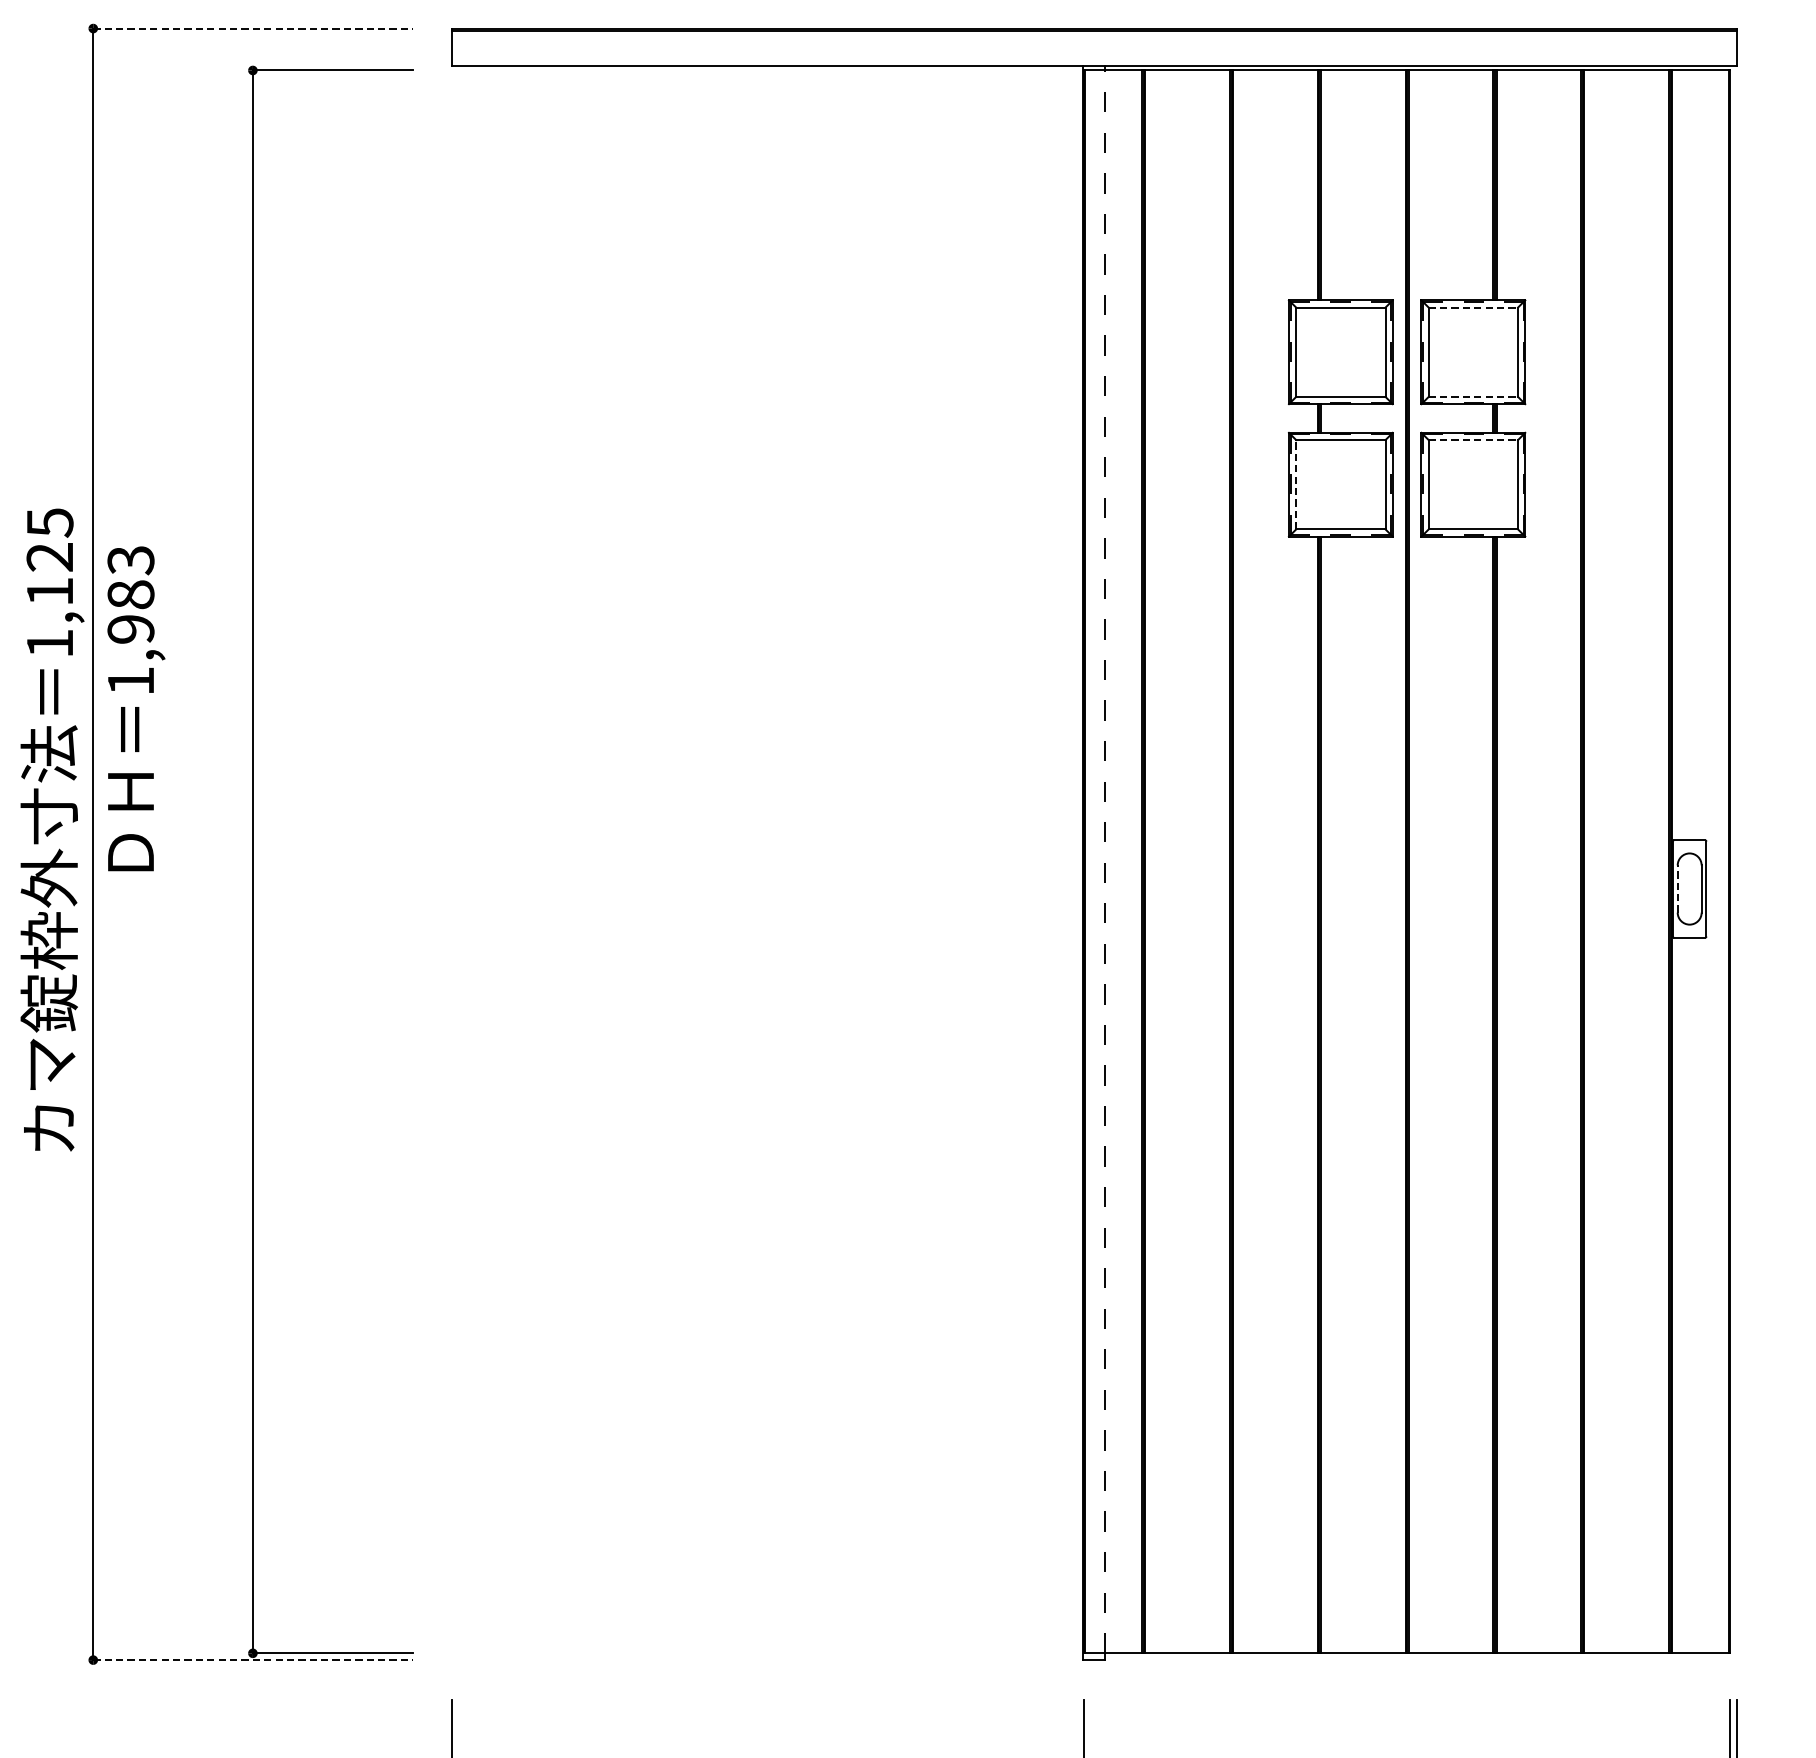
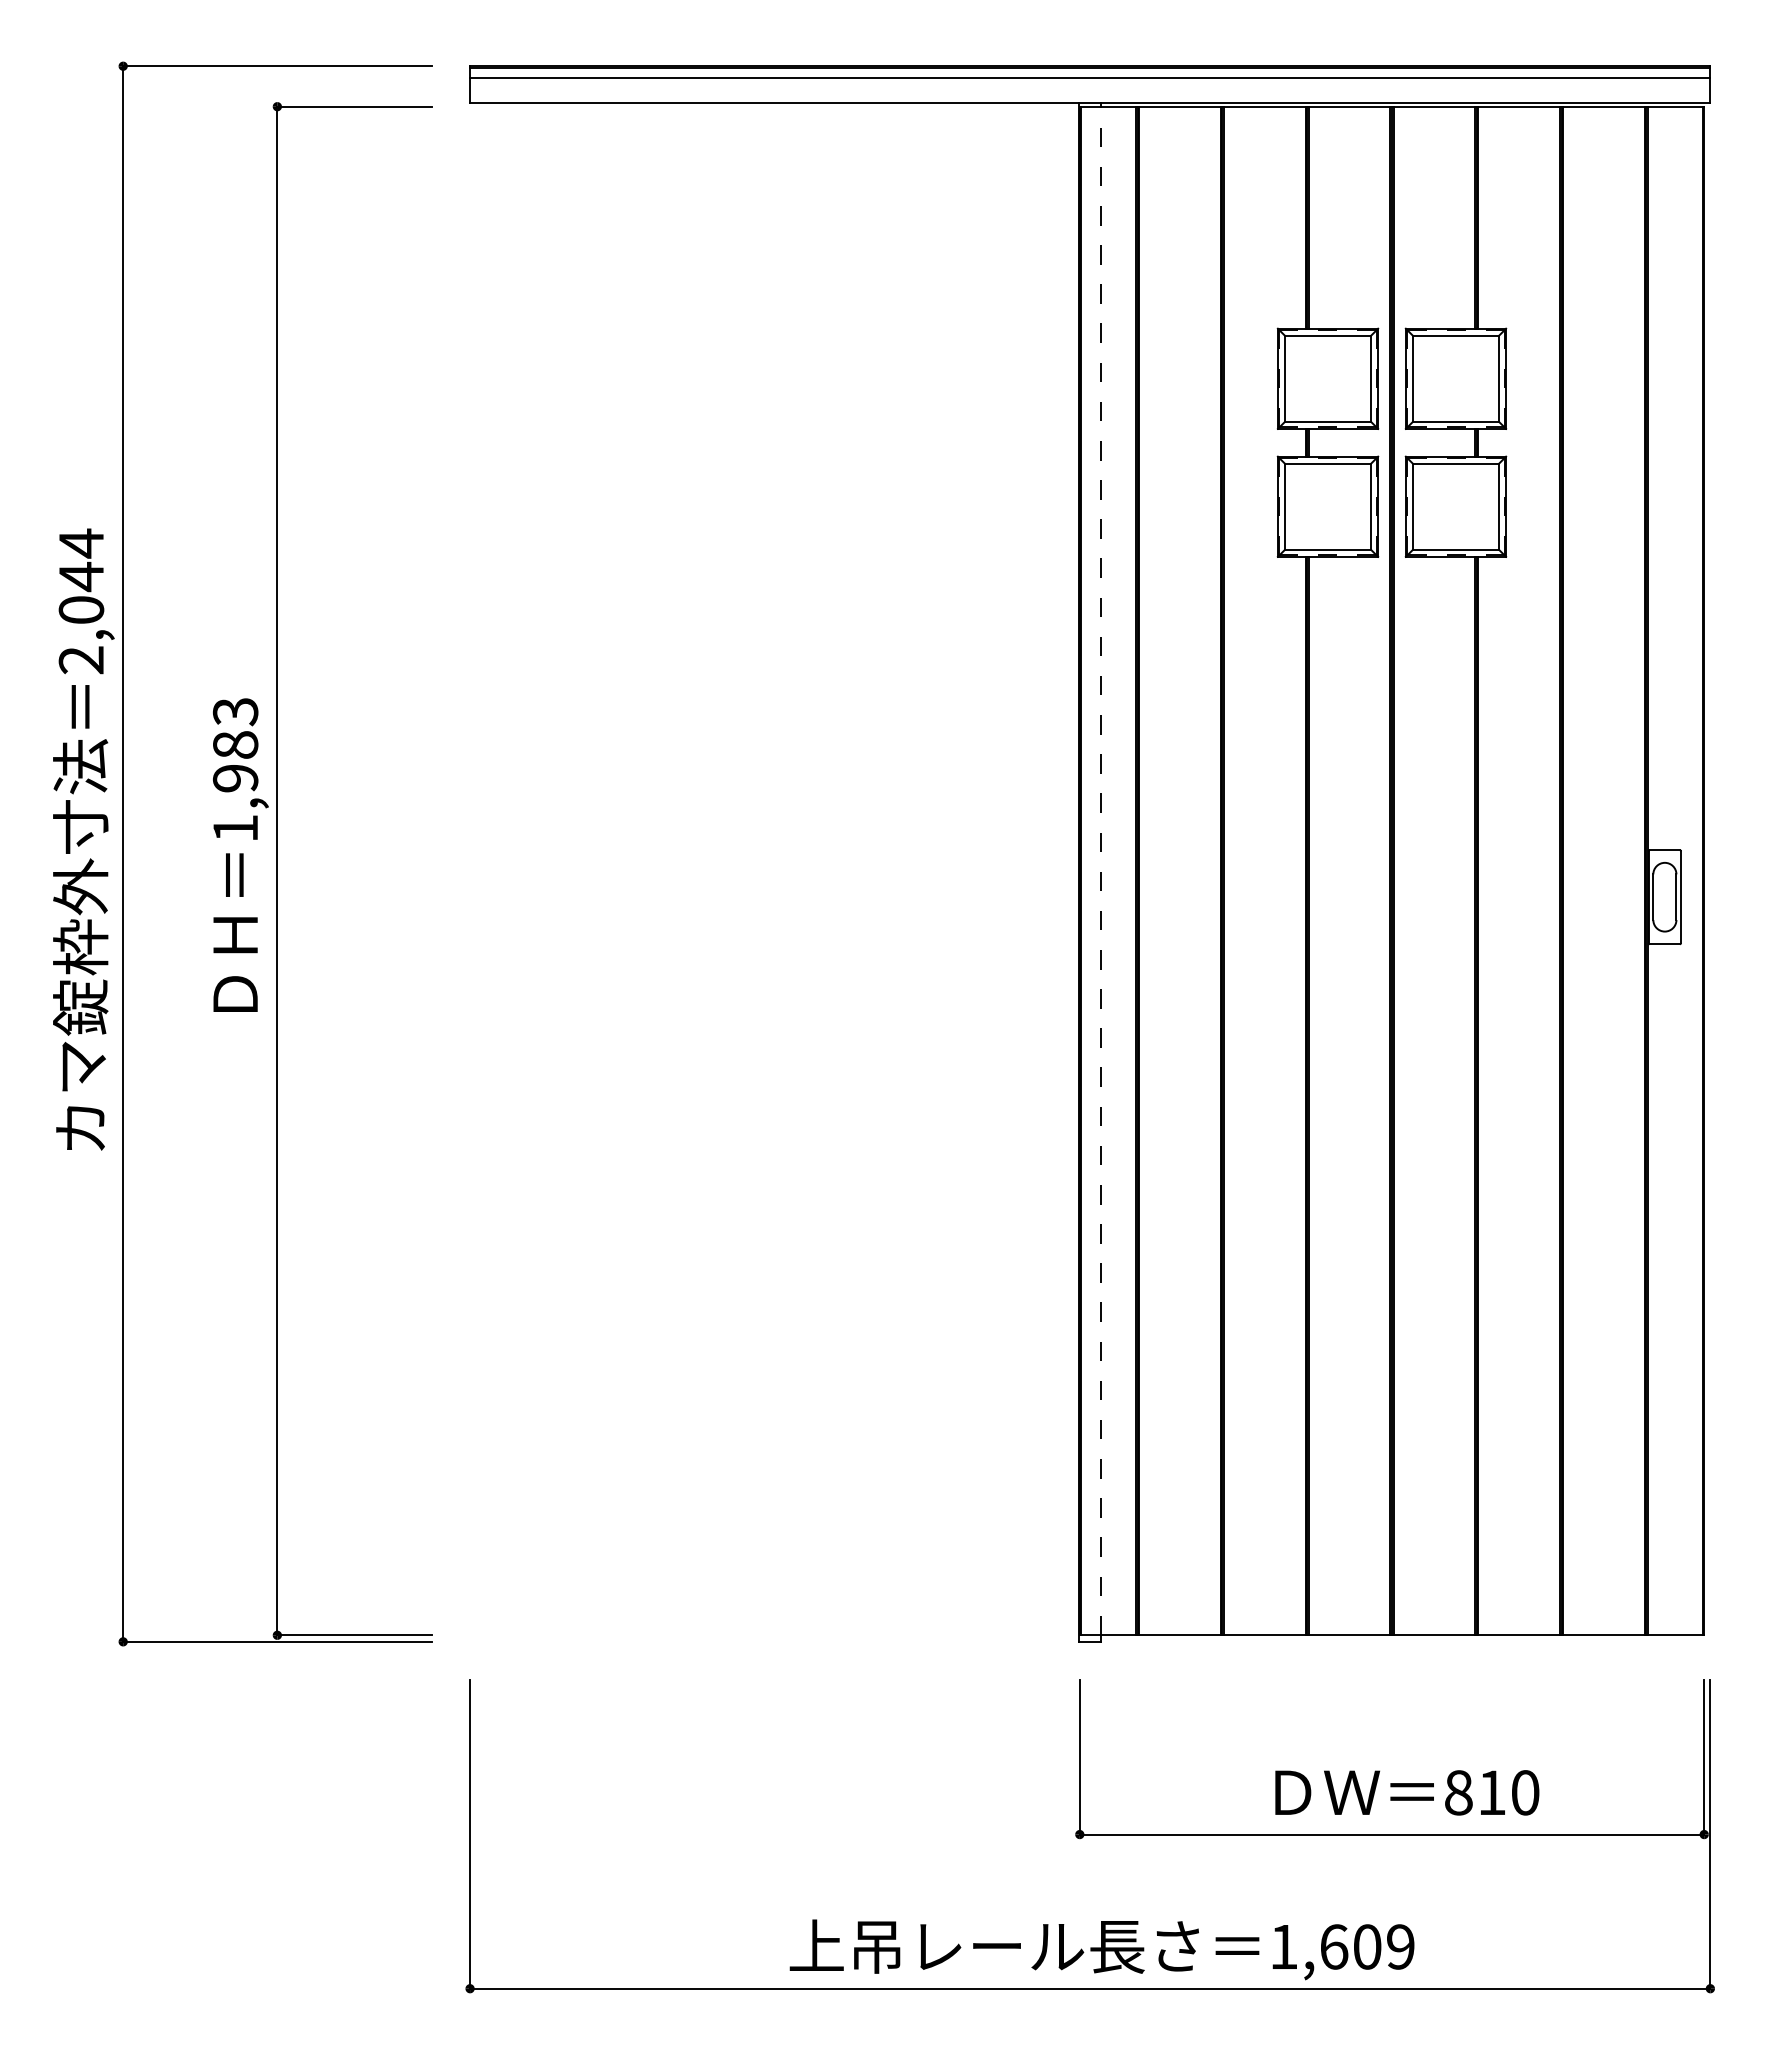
line: (253, 28) -> (277, 66), dashed -> solid
line: (1094, 41) -> (1090, 78), added
line: (1473, 307) -> (1456, 335), dashed -> solid
line: (1473, 396) -> (1456, 421), dashed -> solid
line: (1473, 439) -> (1456, 463), dashed -> solid
line: (1295, 484) -> (1284, 506), dashed -> solid
text: (50, 582) -> (81, 601), 1,125 -> 2,044
text: (136, 708) -> (240, 854), moved
line: (1677, 889) -> (1653, 897), dashed -> solid
line: (253, 1659) -> (277, 1641), dashed -> solid

